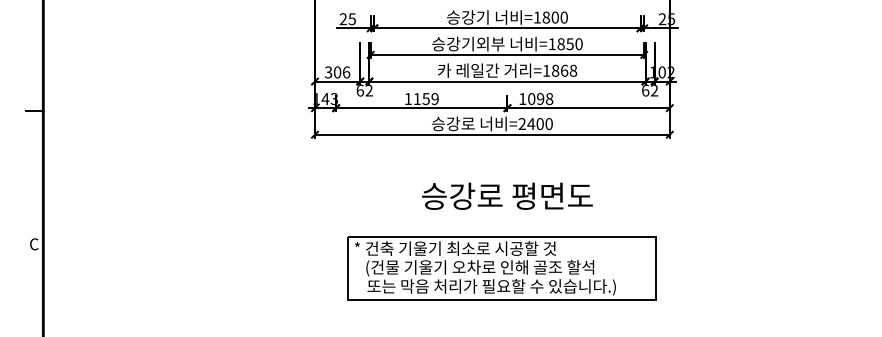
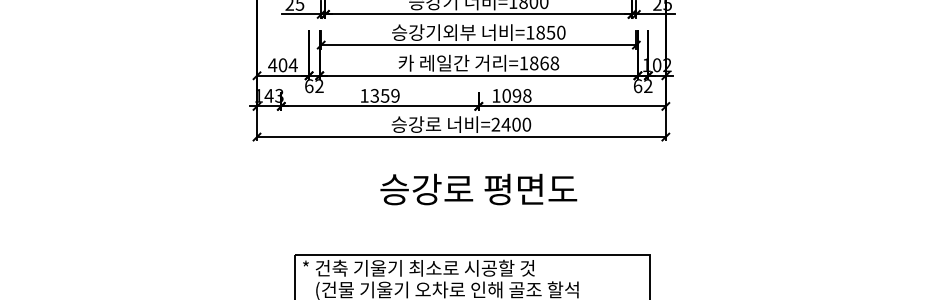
text: (337, 72) -> (282, 65), 306 -> 404
text: (416, 99) -> (373, 96), 1159 -> 1359
text: (507, 195) -> (478, 188), moved

